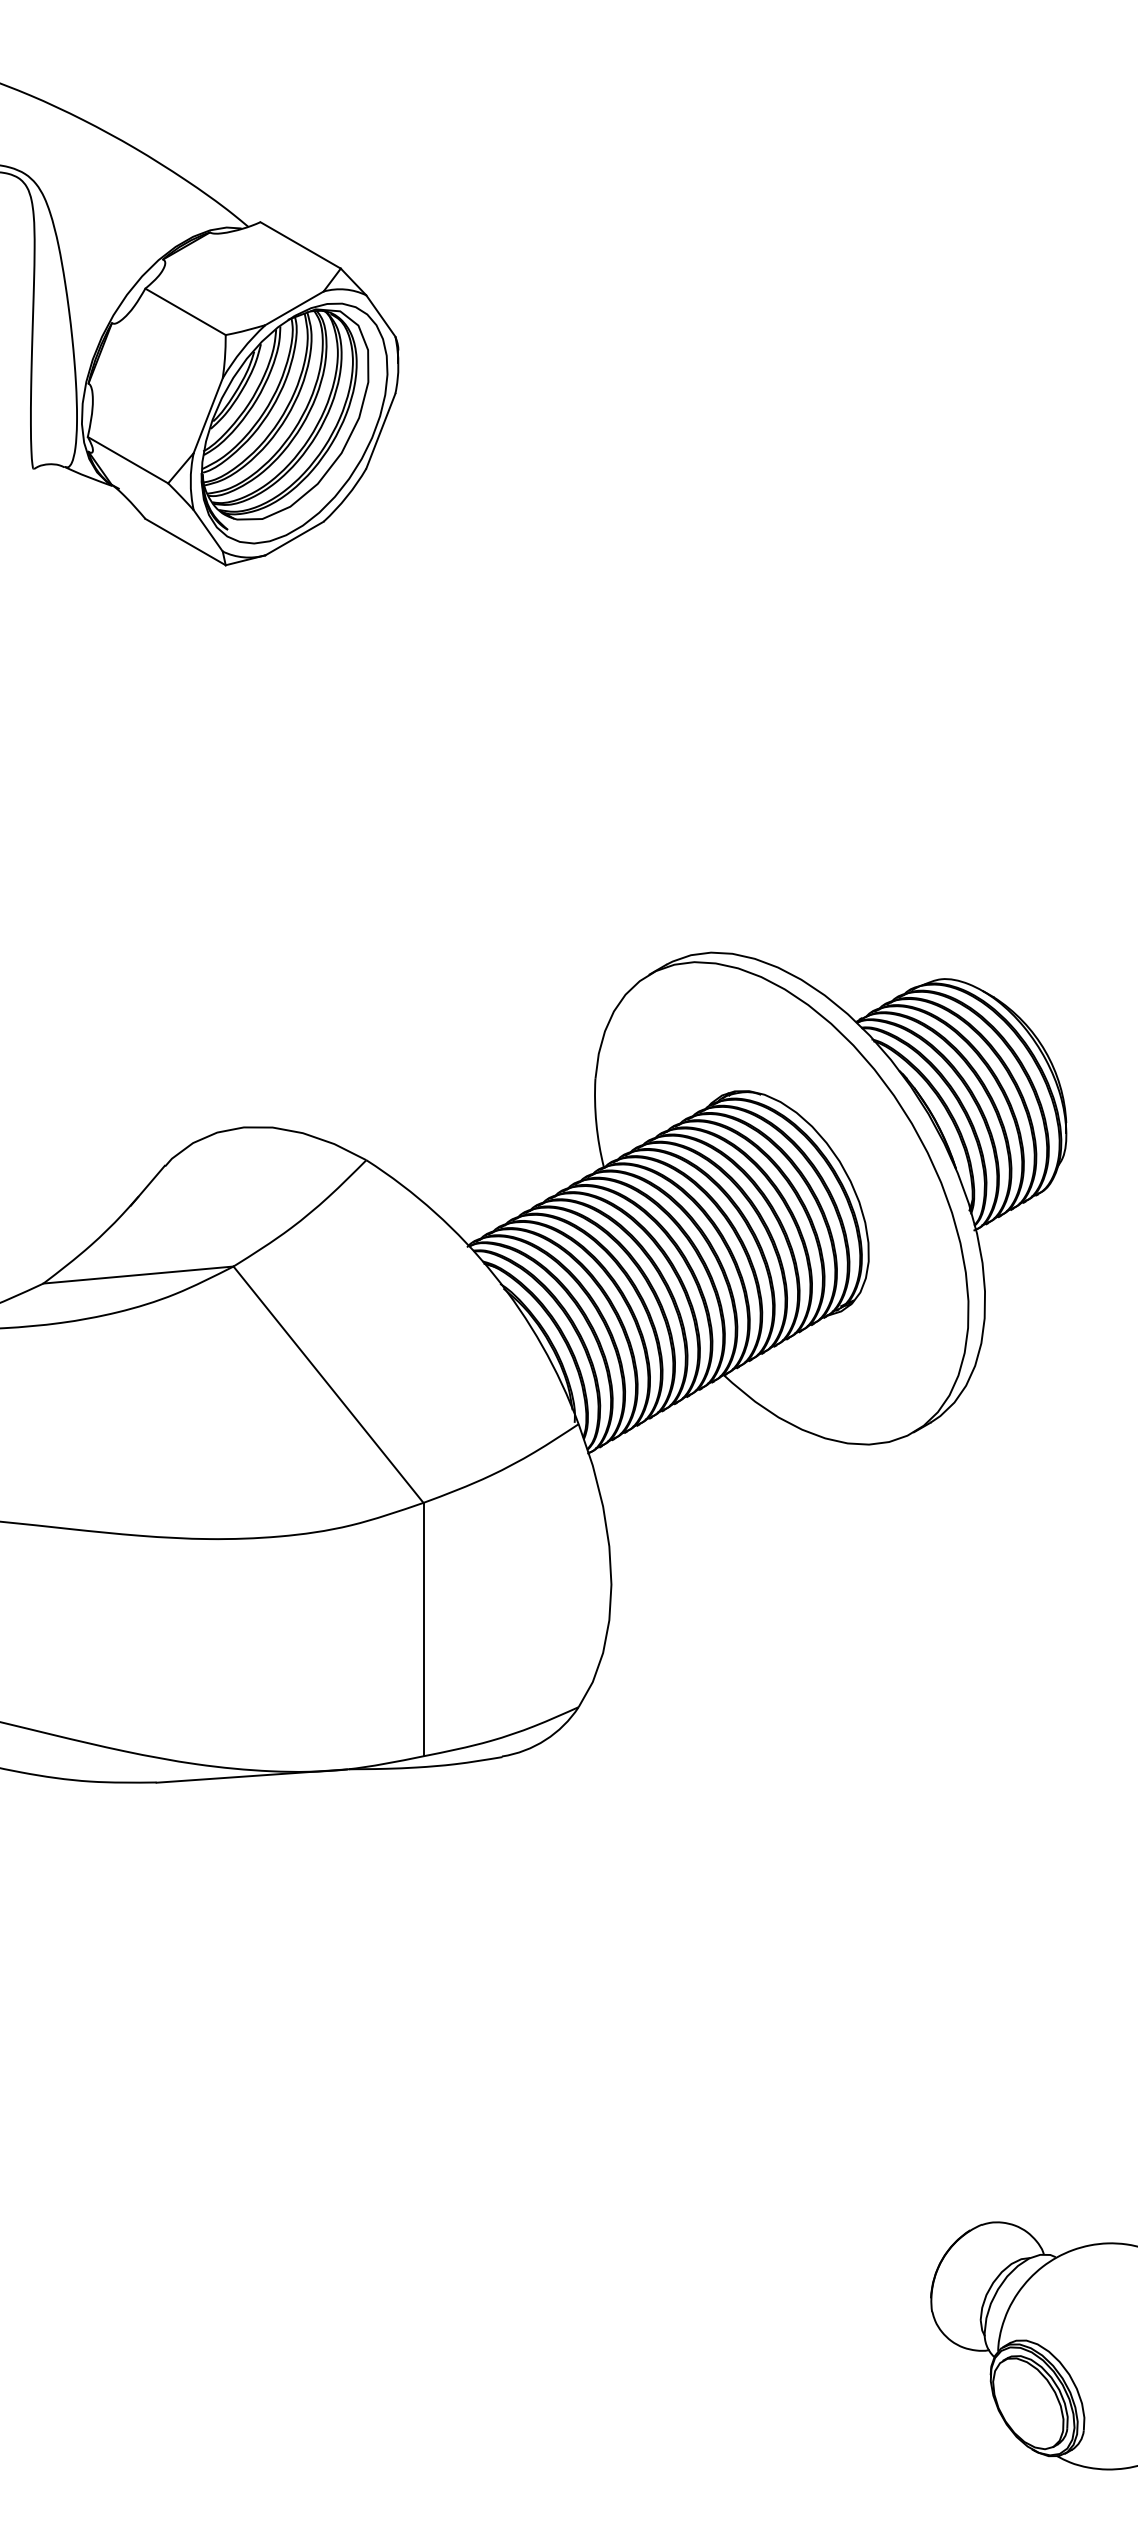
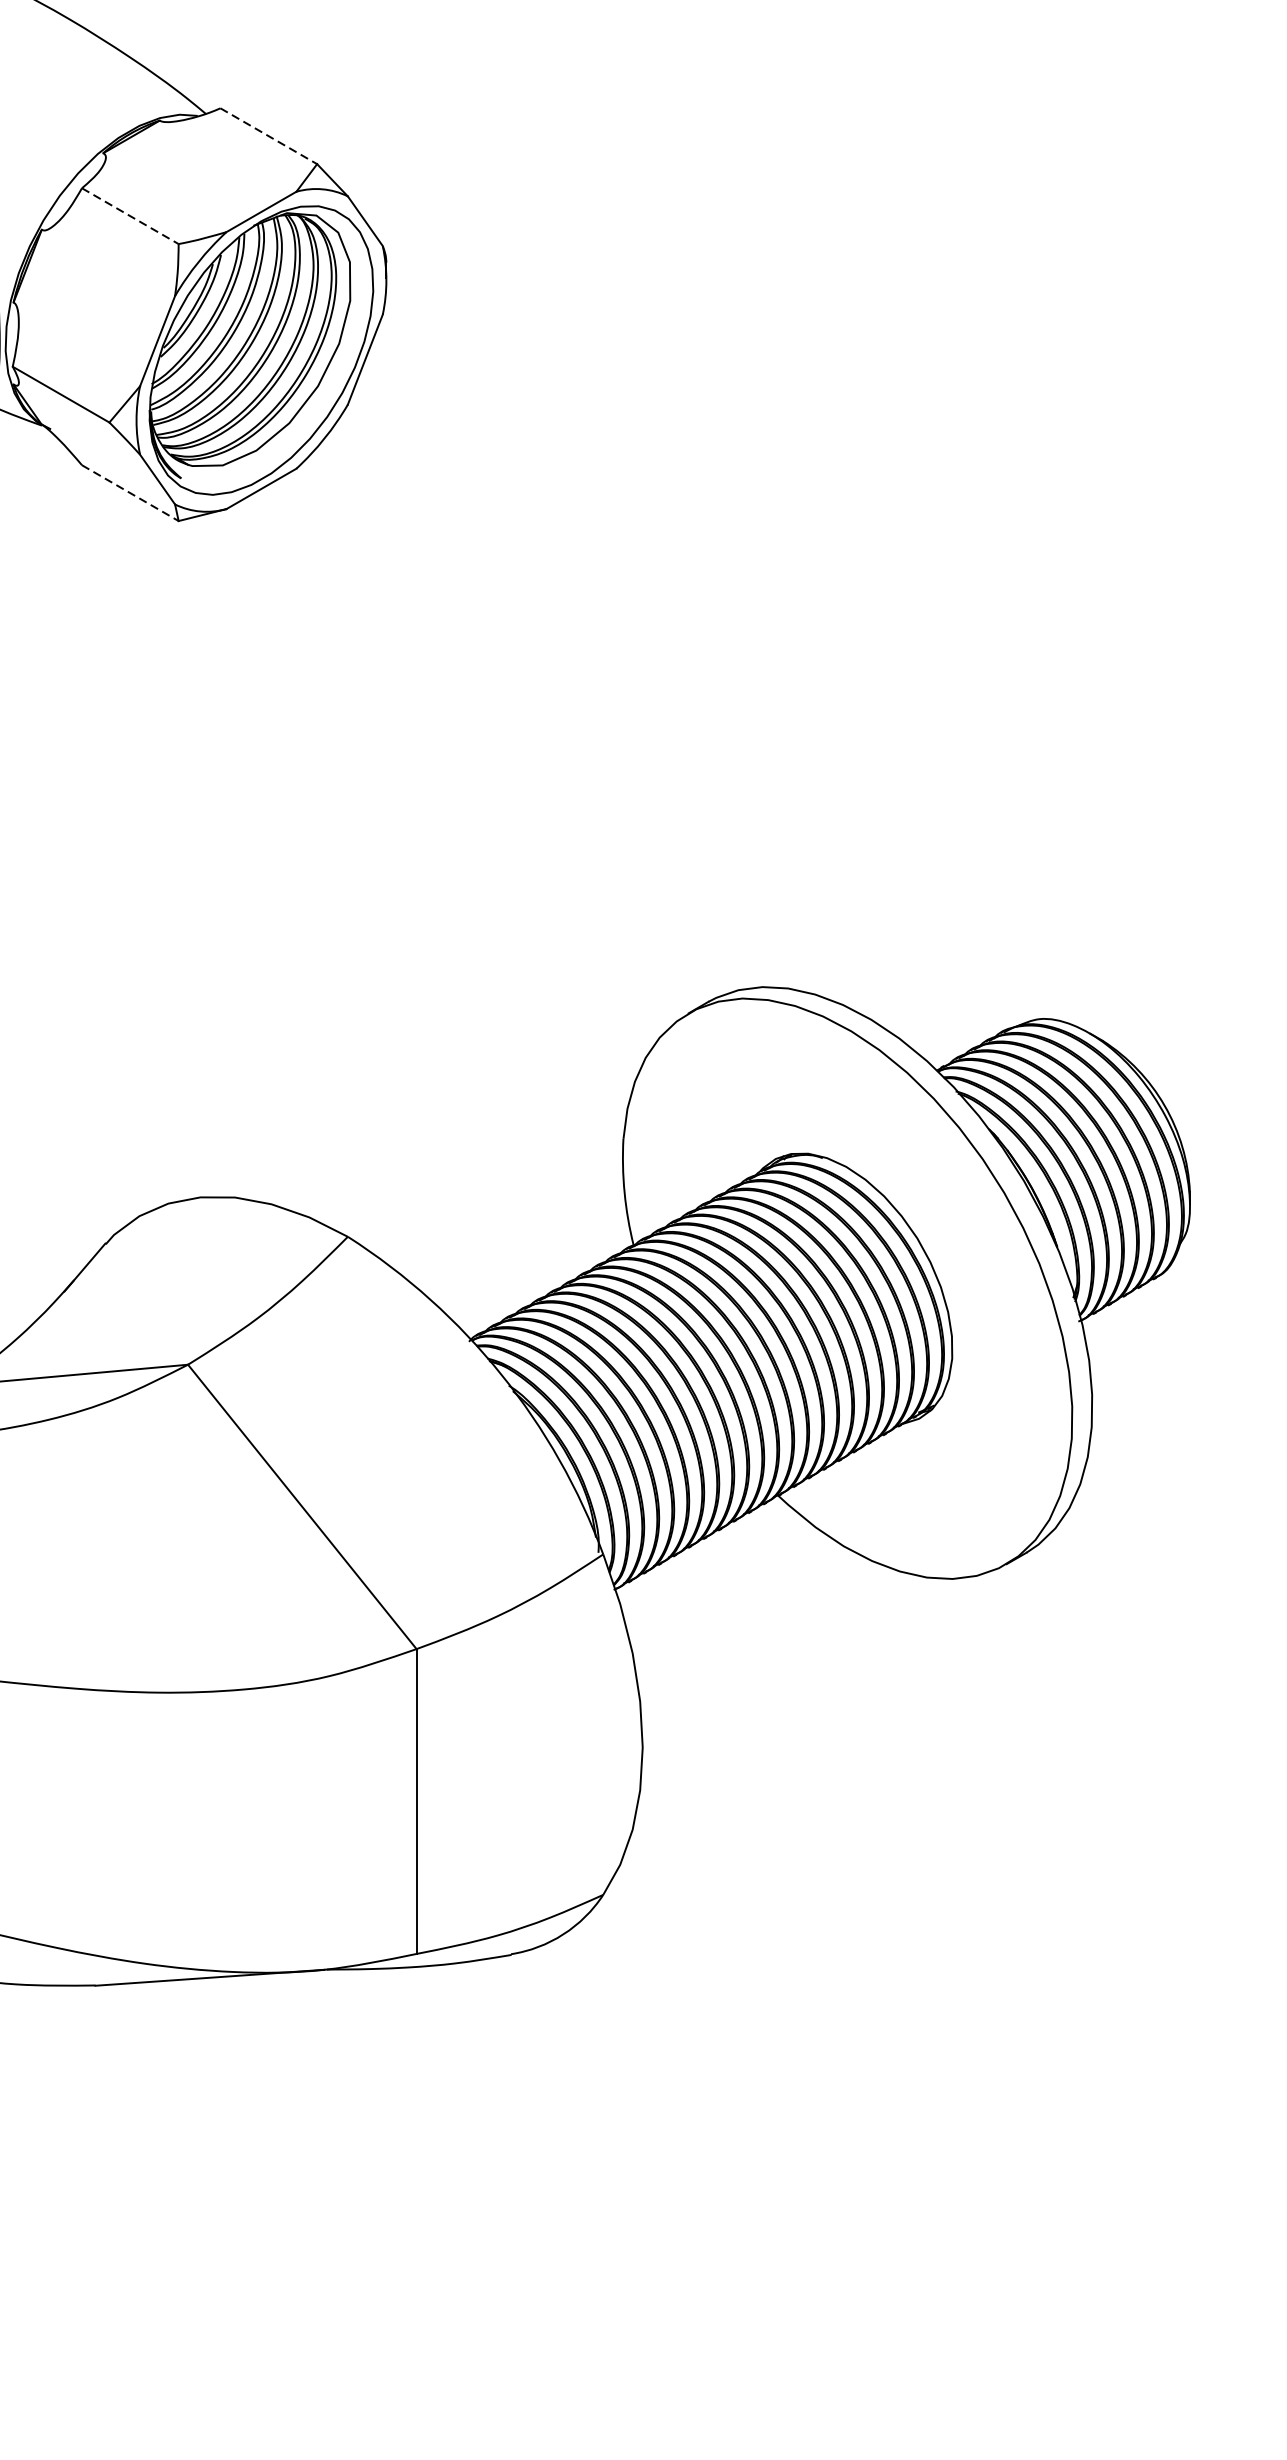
line: (301, 245) -> (269, 136), solid -> dashed
line: (185, 312) -> (130, 216), solid -> dashed
line: (185, 542) -> (130, 493), solid -> dashed

